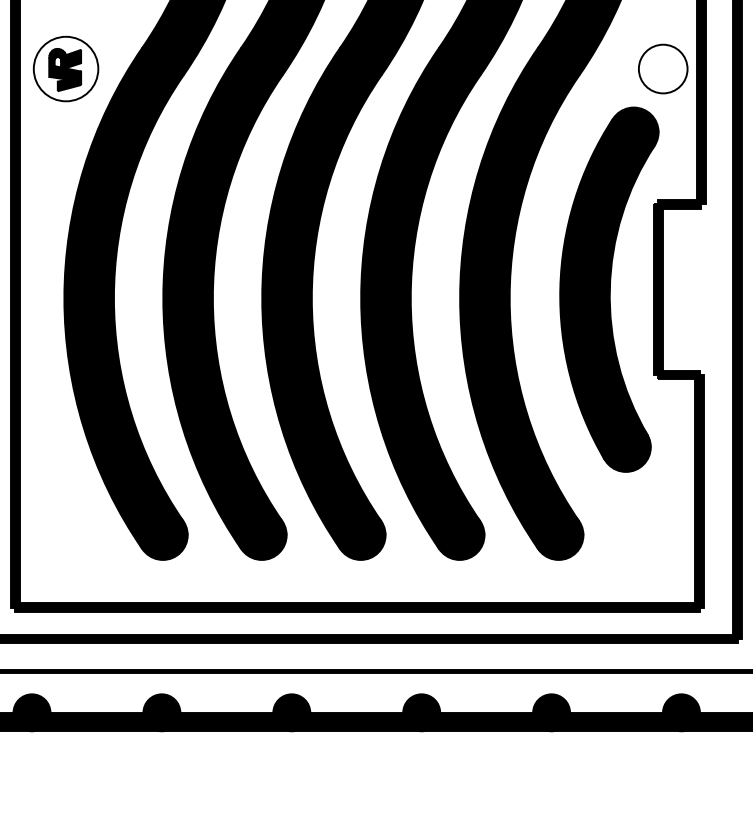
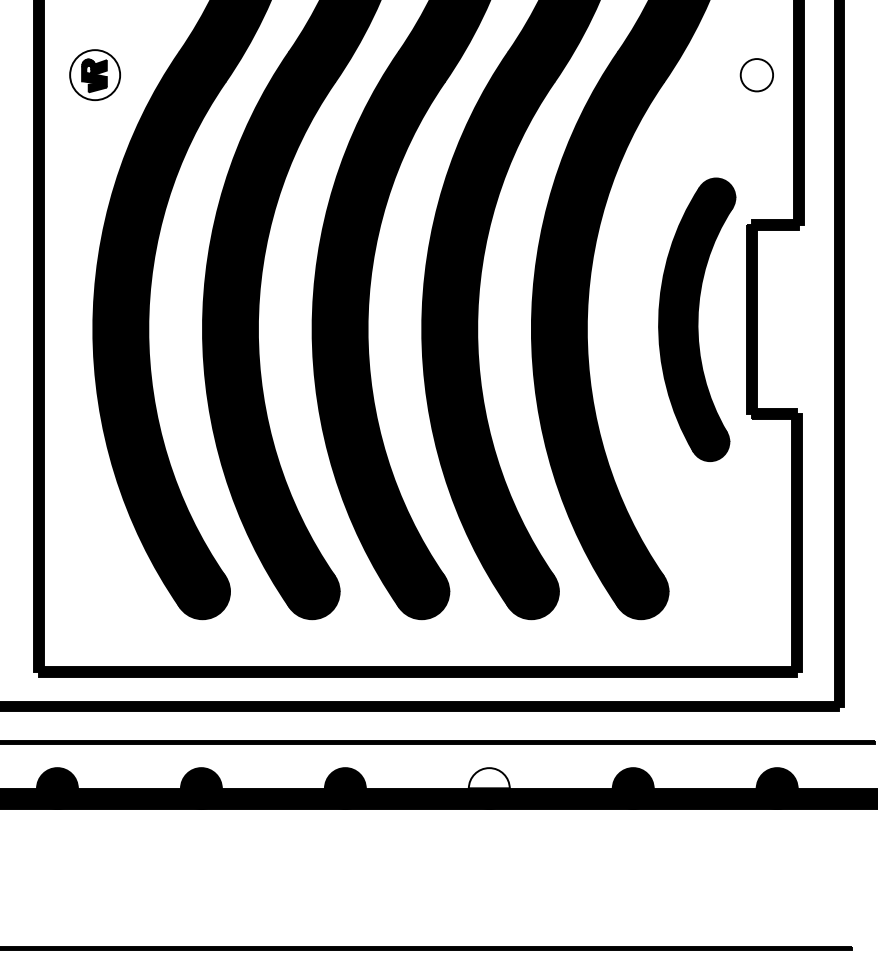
part: (65, 68) -> (94, 74), size x0.7
circle: (662, 69) -> (756, 75), size x0.6
part: (608, 289) -> (696, 319), size x0.7
fill: (420, 703) -> (488, 778), removed

